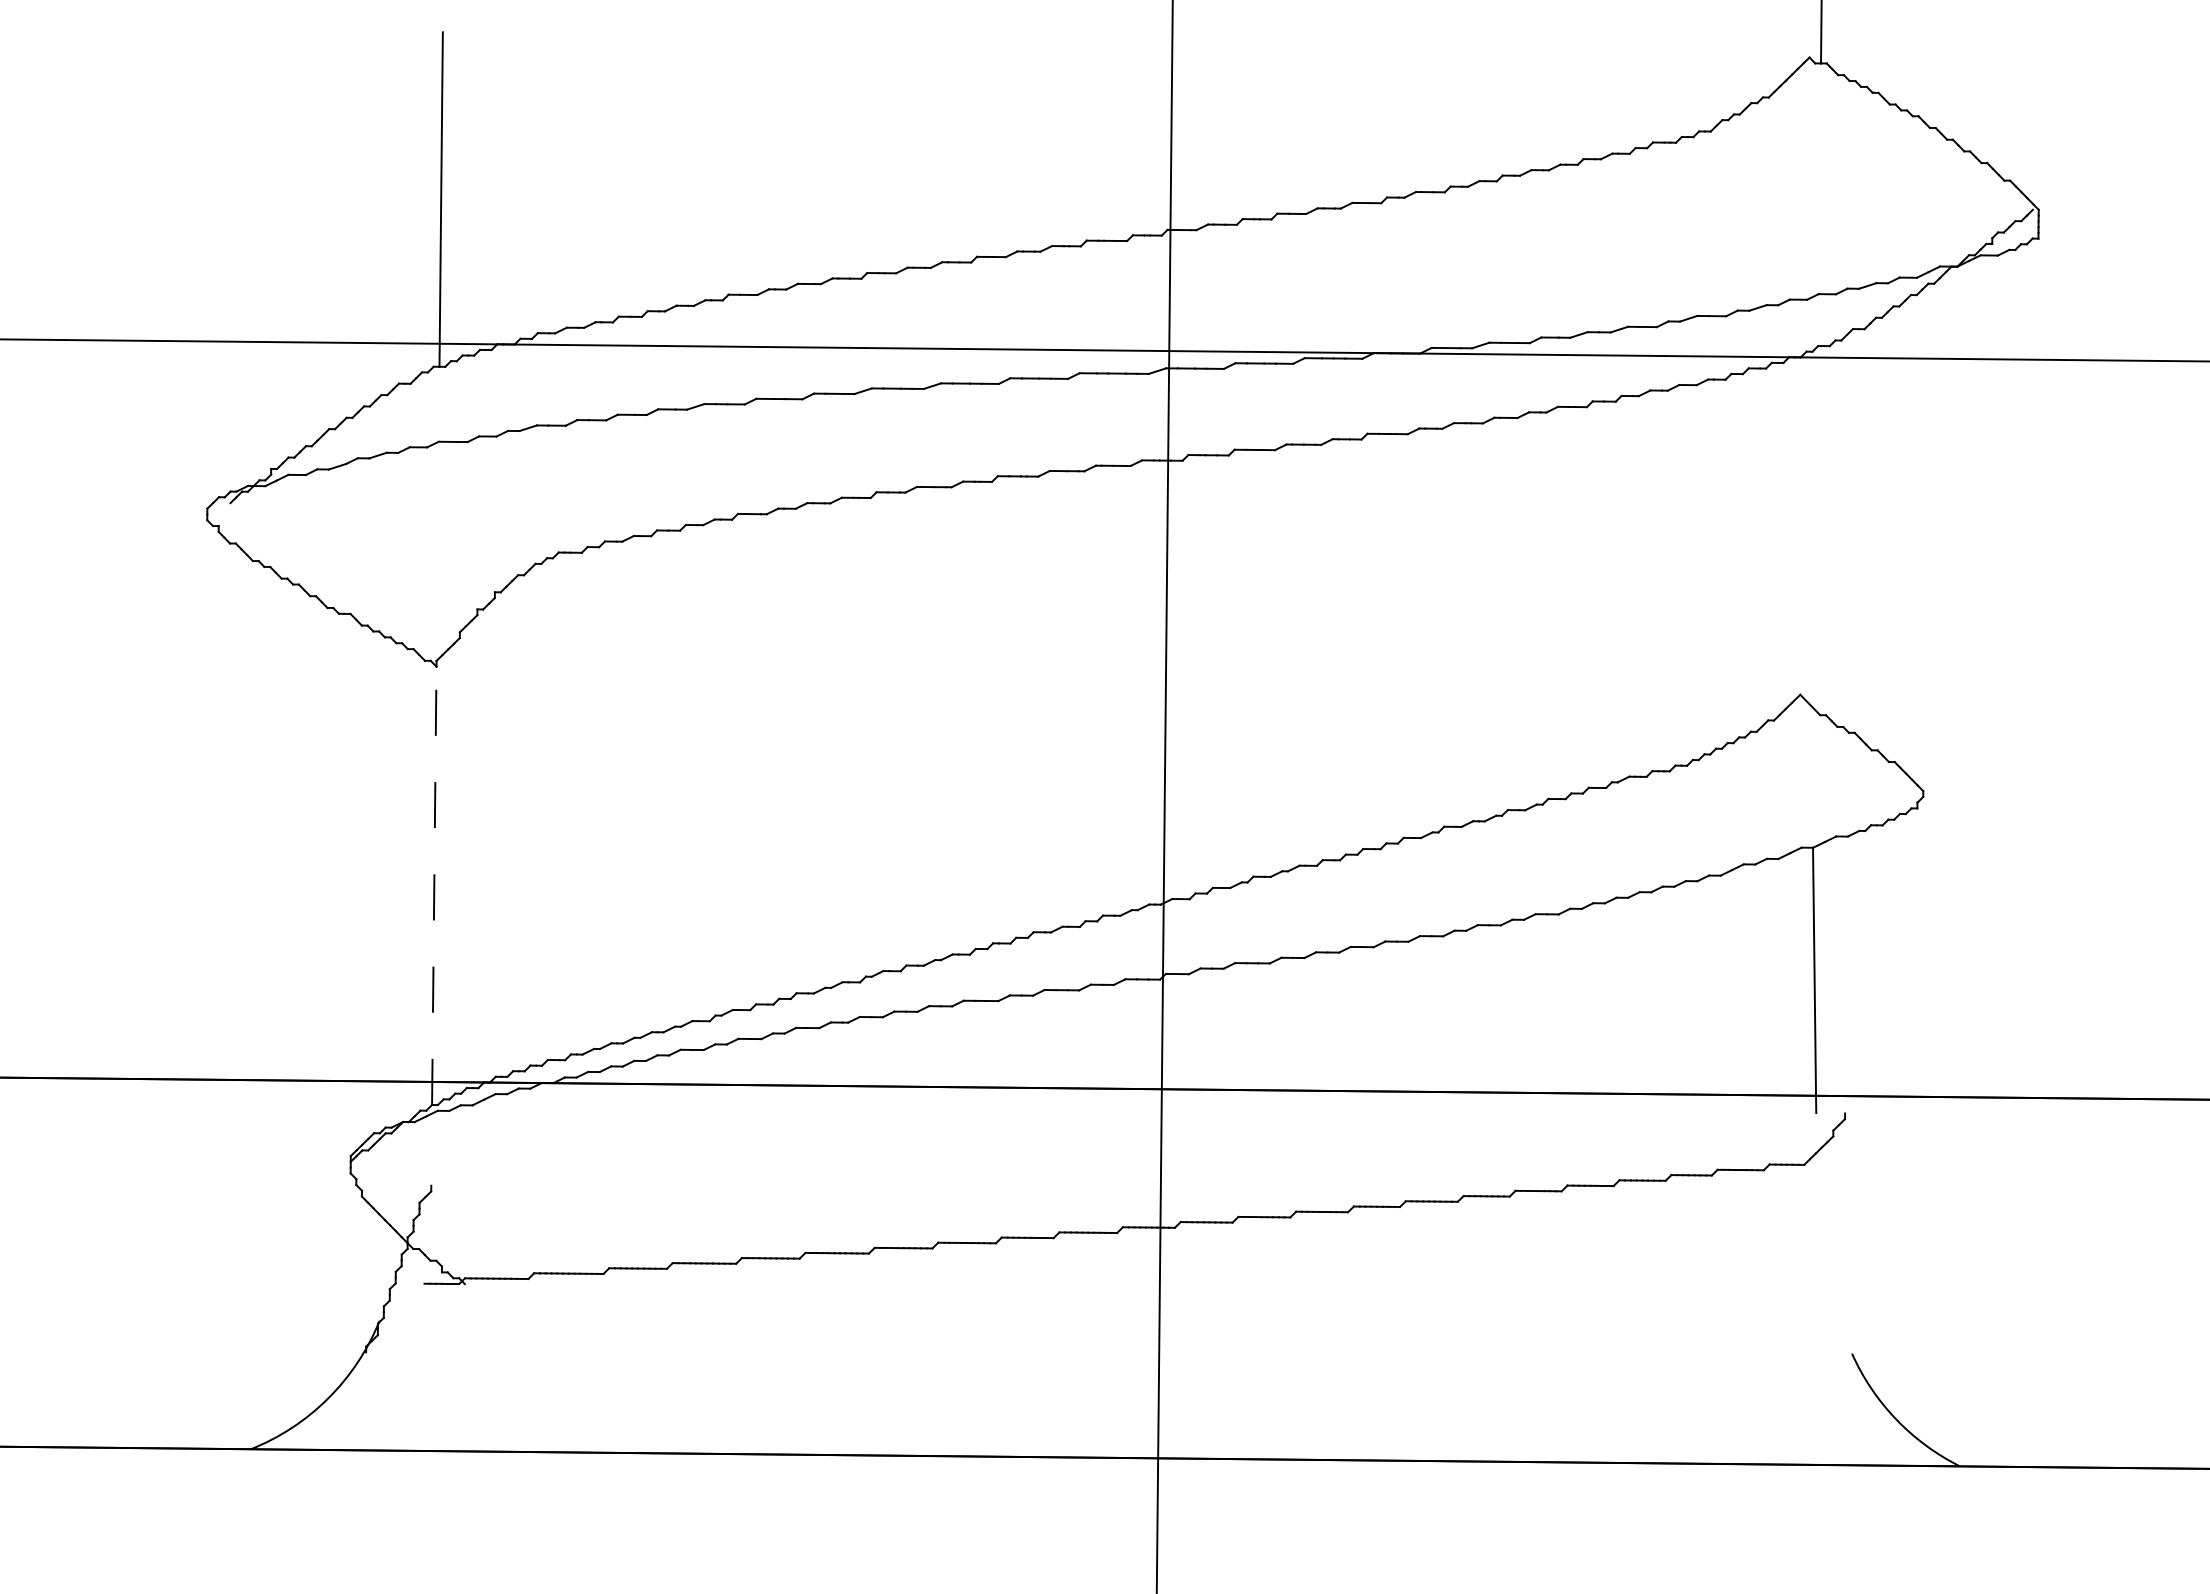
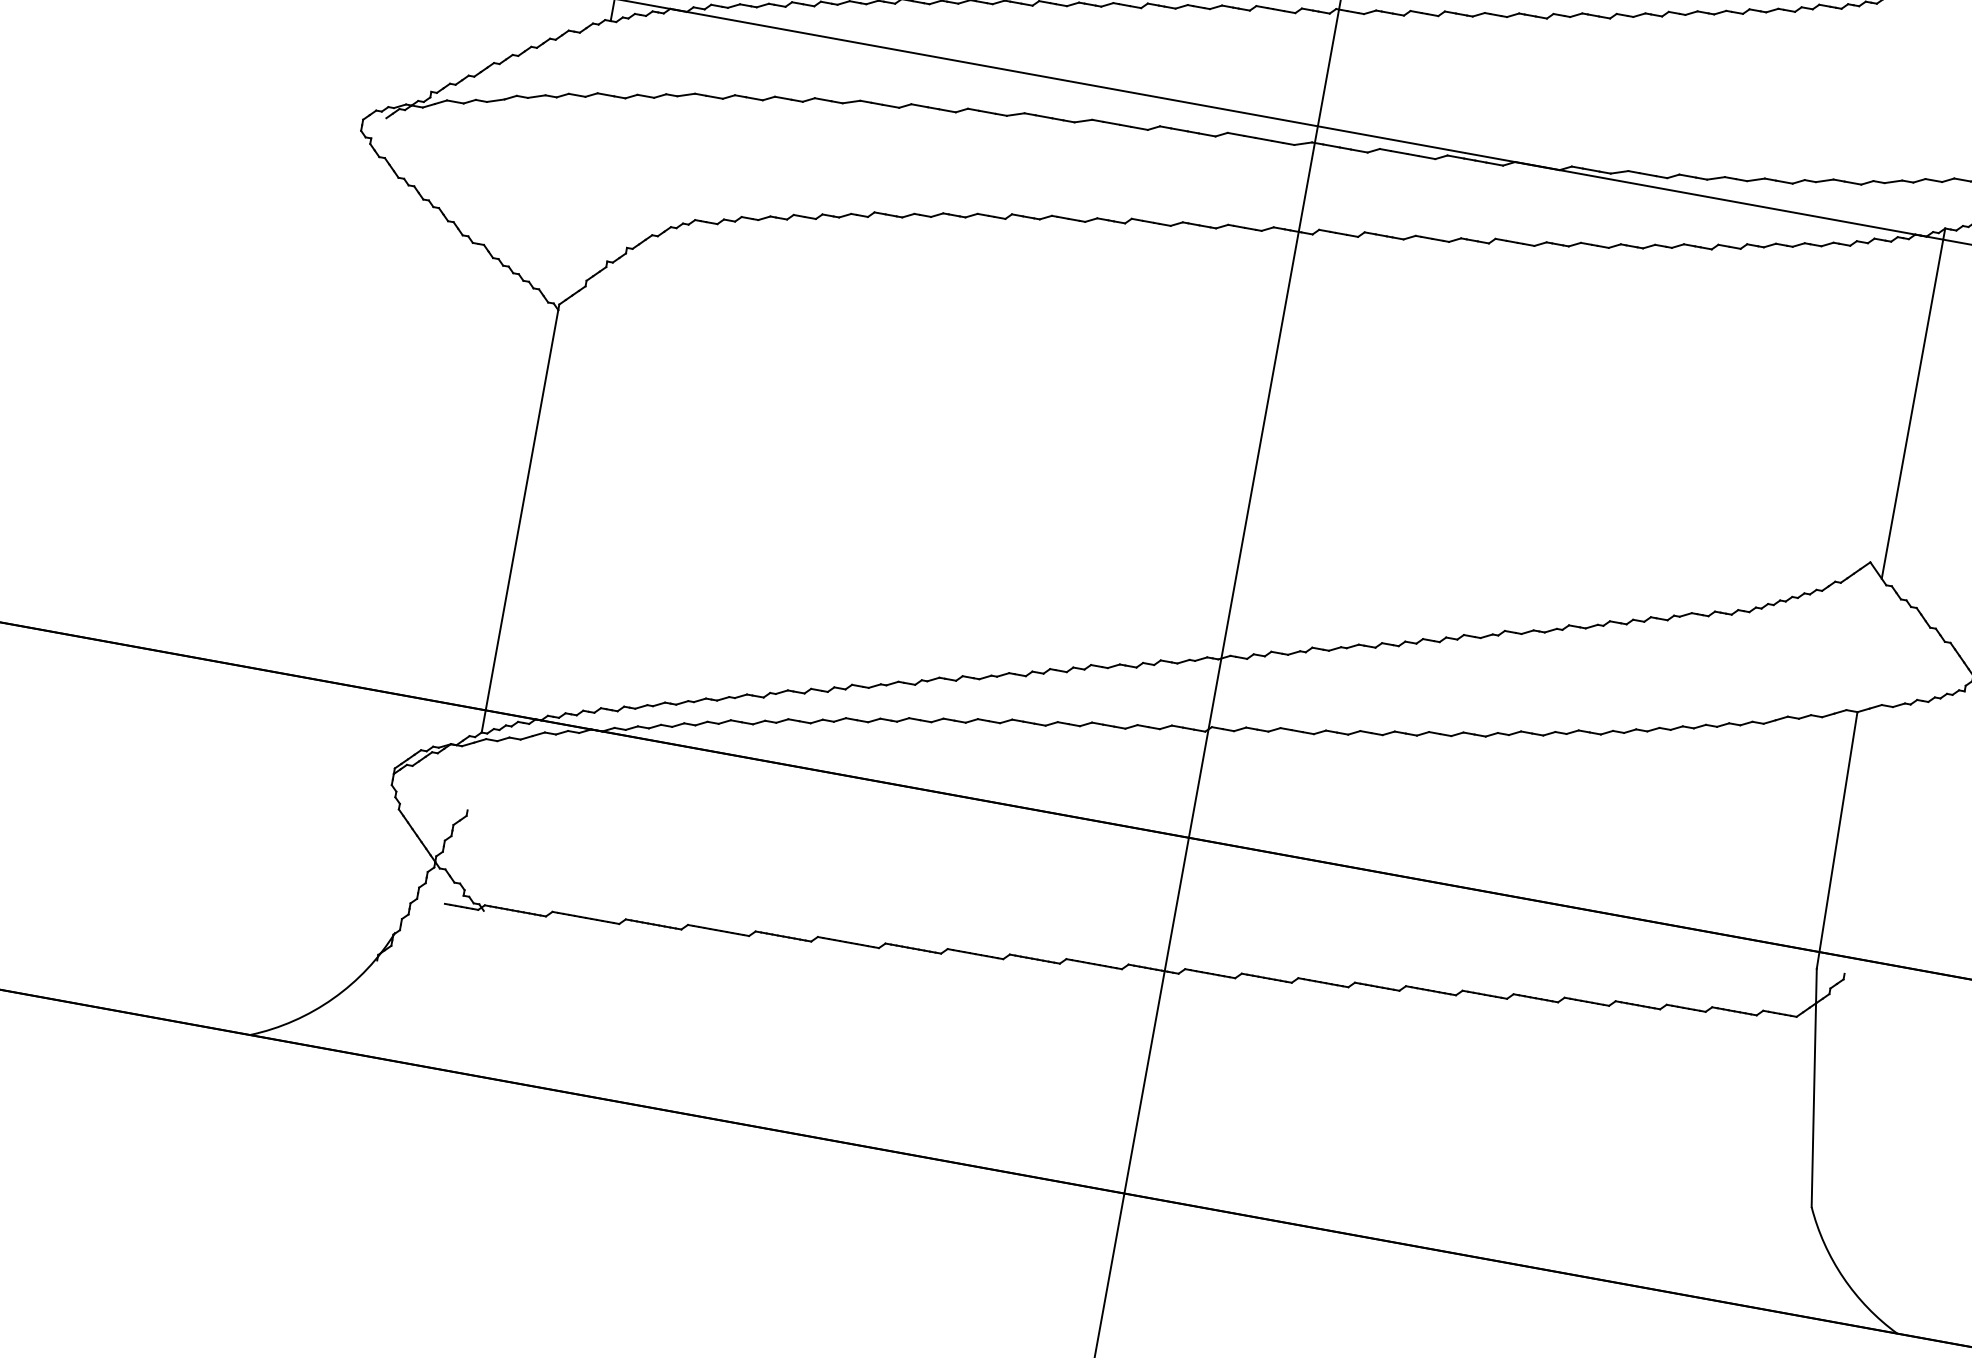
line: (1816, 527) -> (1913, 403), added
line: (434, 885) -> (520, 521), dashed -> solid
line: (1834, 1233) -> (1814, 1088), added

